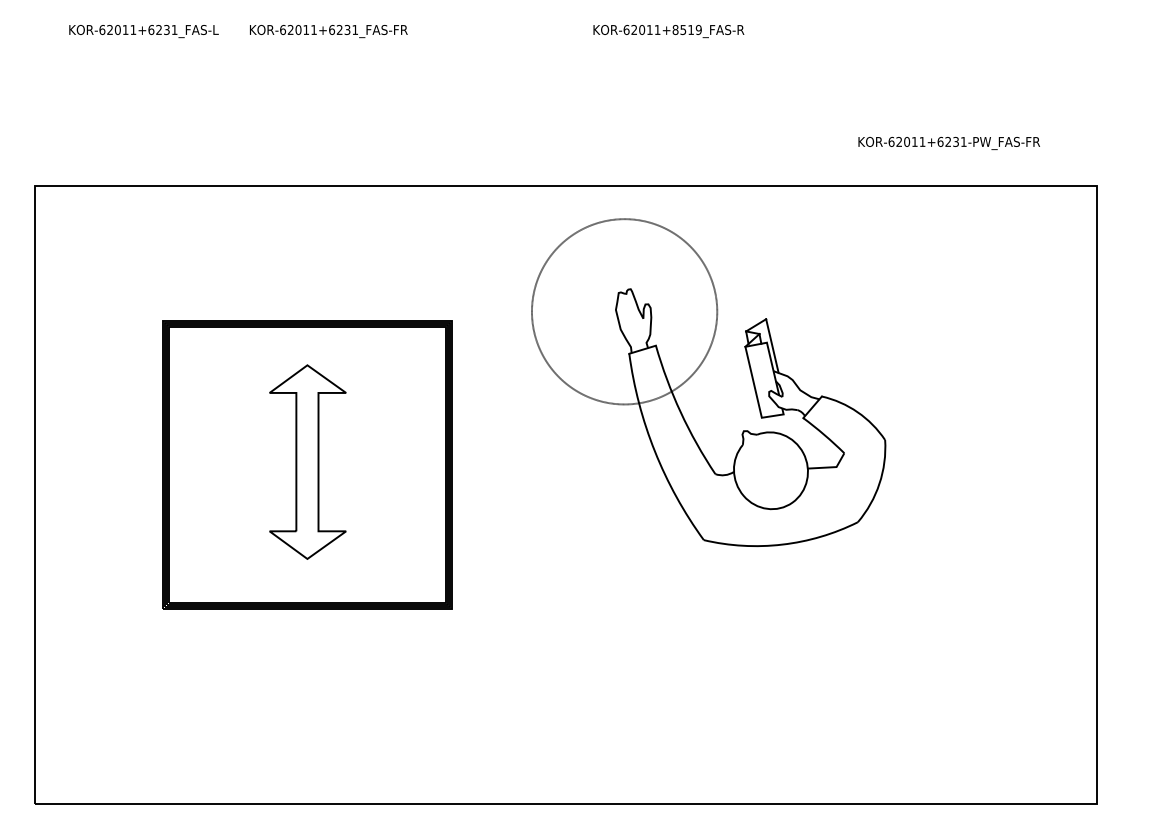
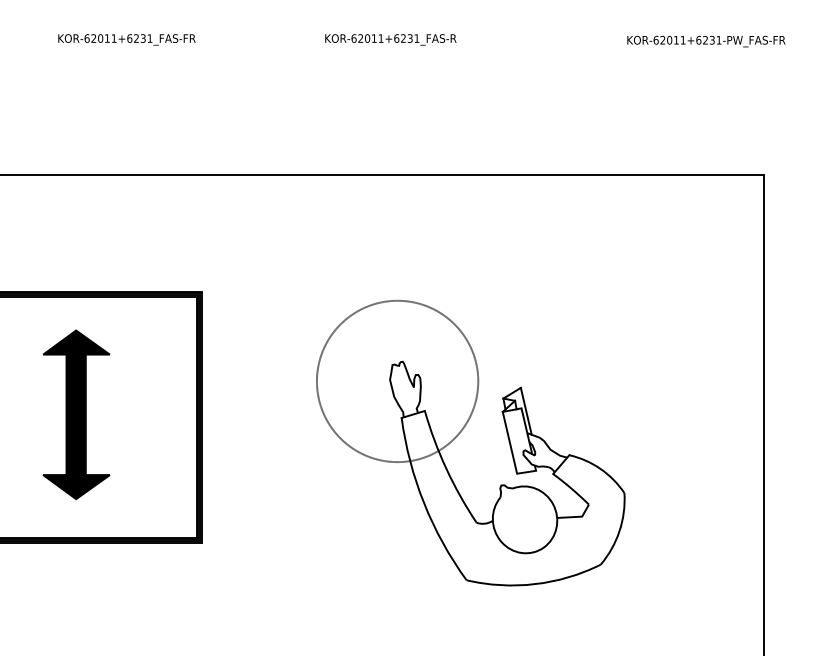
text: (686, 29) -> (406, 38), KOR-62011+8519_FAS-R -> KOR-62011+6231_FAS-R
text: (328, 31) -> (126, 39), moved
text: (948, 142) -> (705, 40), moved
part: (697, 370) -> (461, 432), moved
fill: (307, 461) -> (76, 414), added

